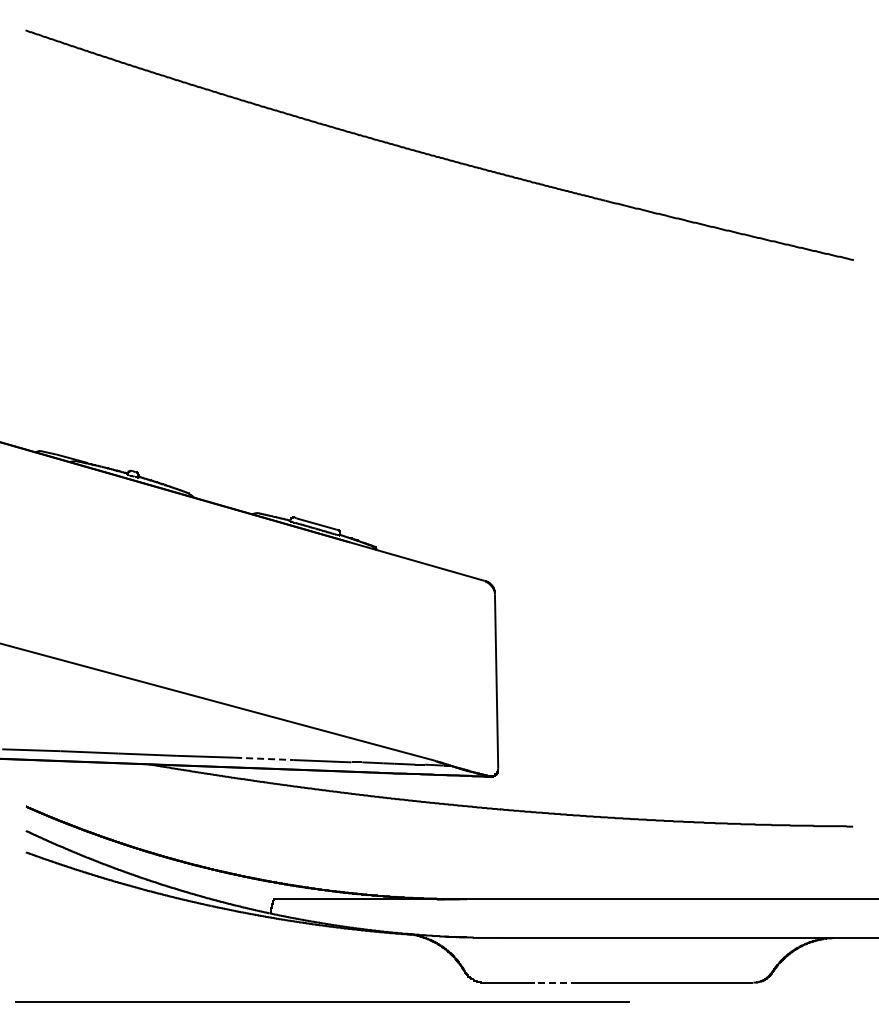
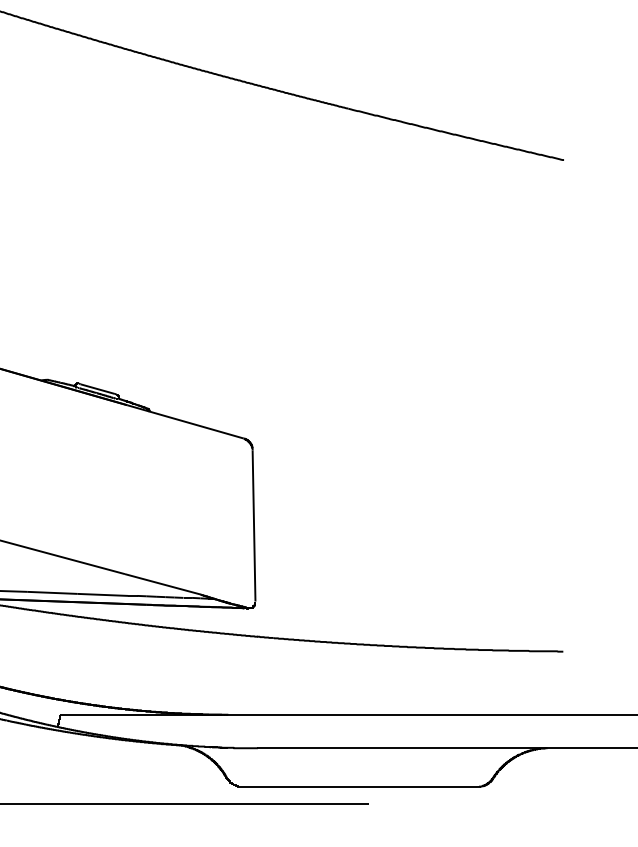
line: (264, 758) -> (52, 592), dashed -> solid
line: (556, 982) -> (306, 786), dashed -> solid

